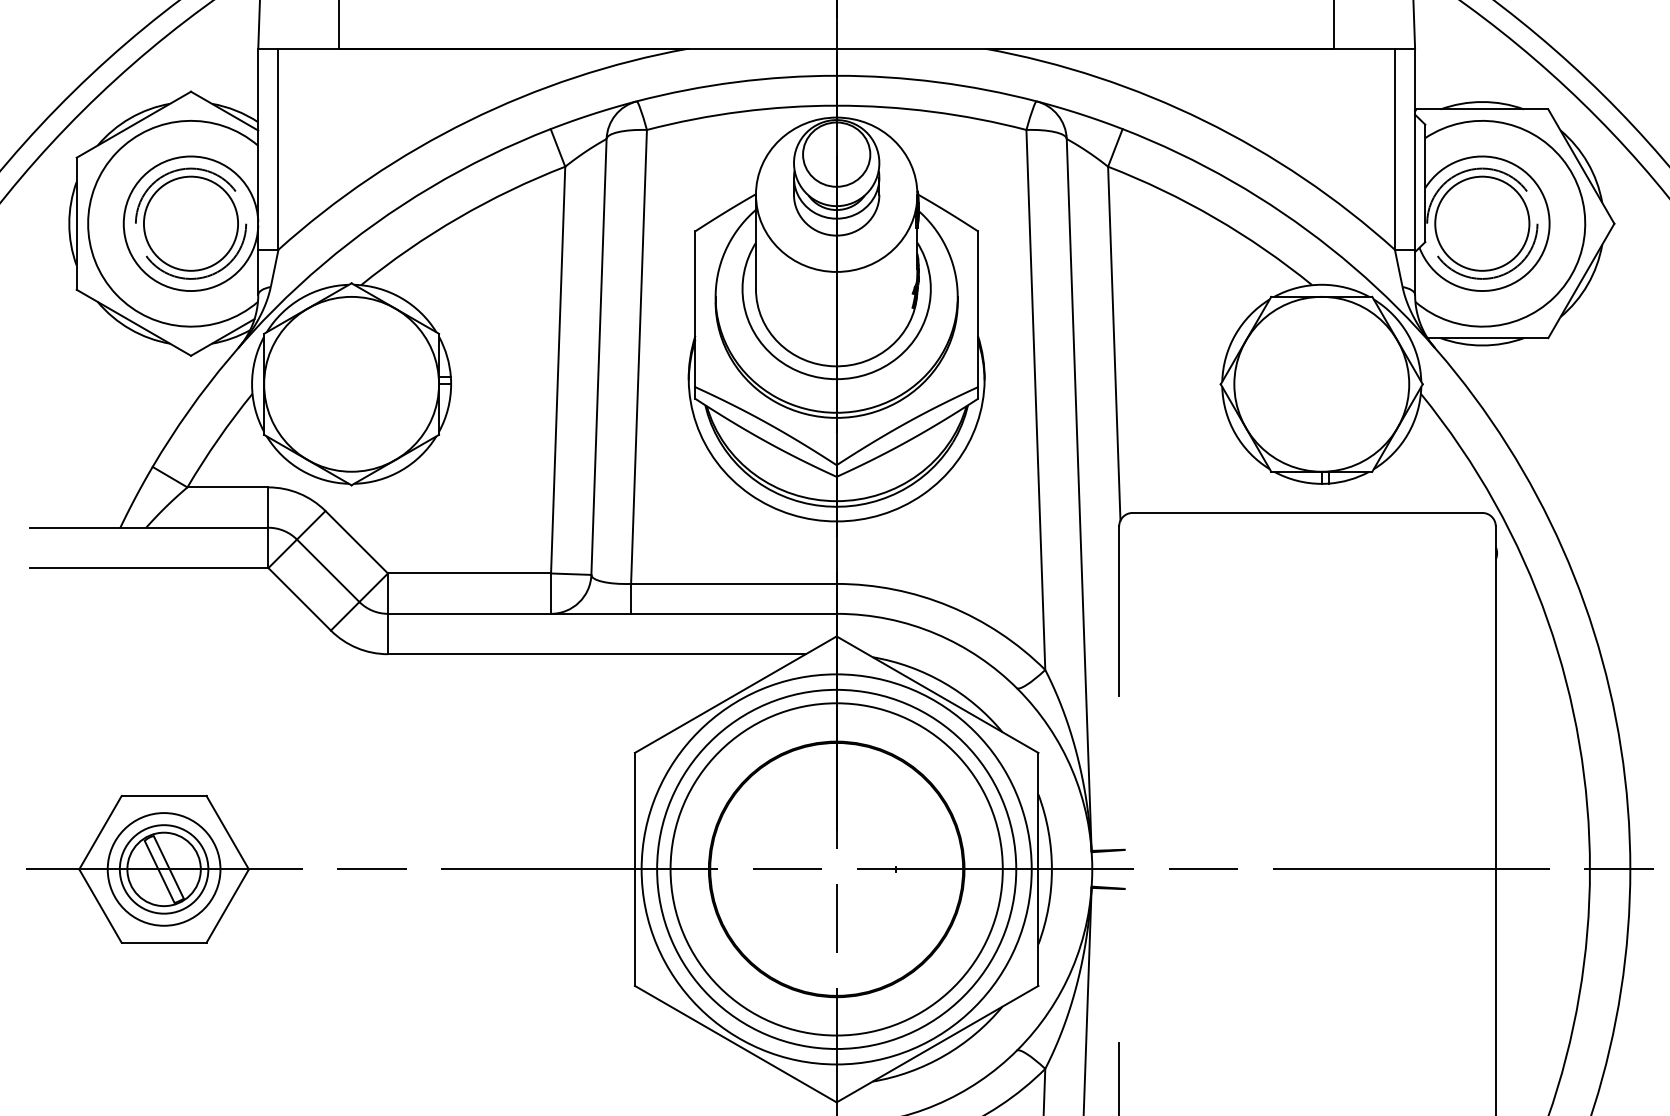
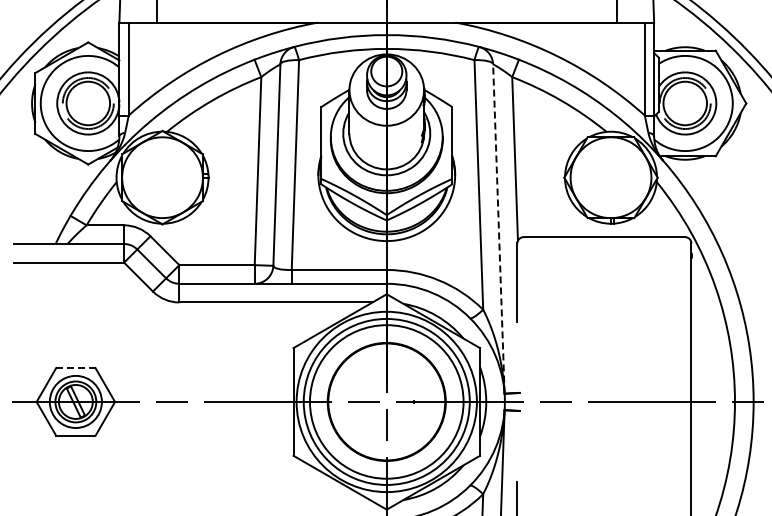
line: (1078, 494) -> (498, 228), solid -> dashed
line: (163, 797) -> (75, 368), solid -> dashed

